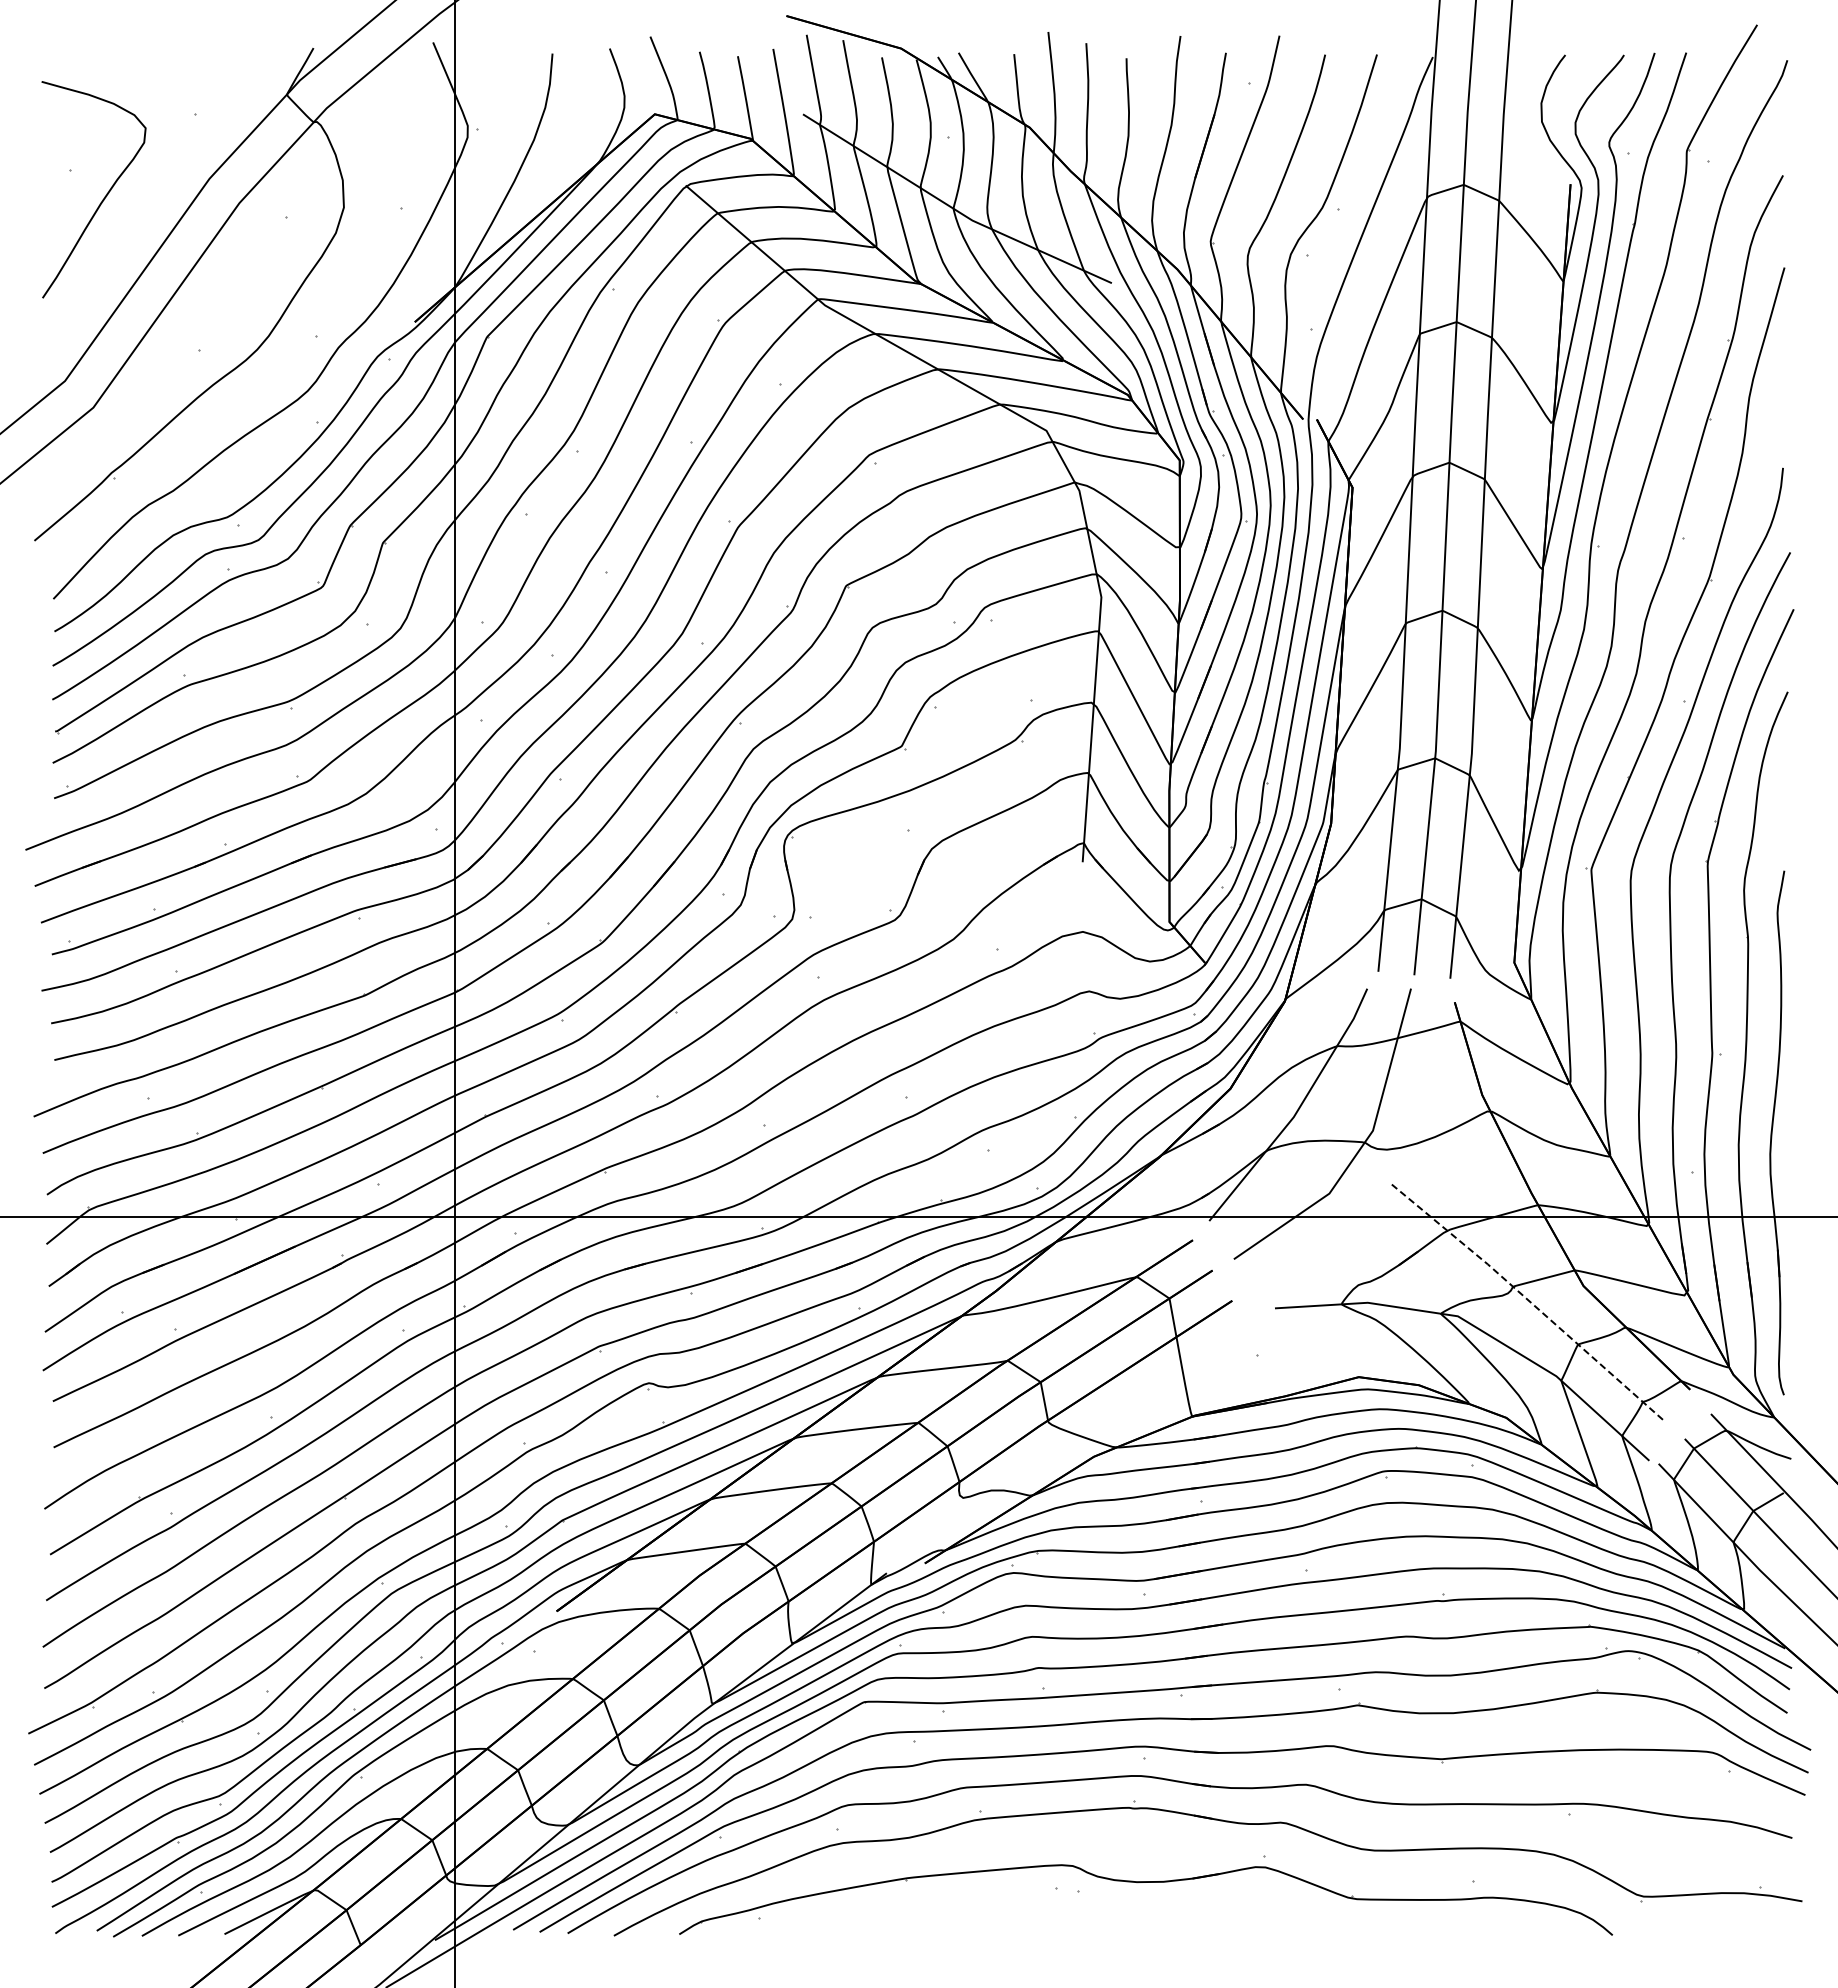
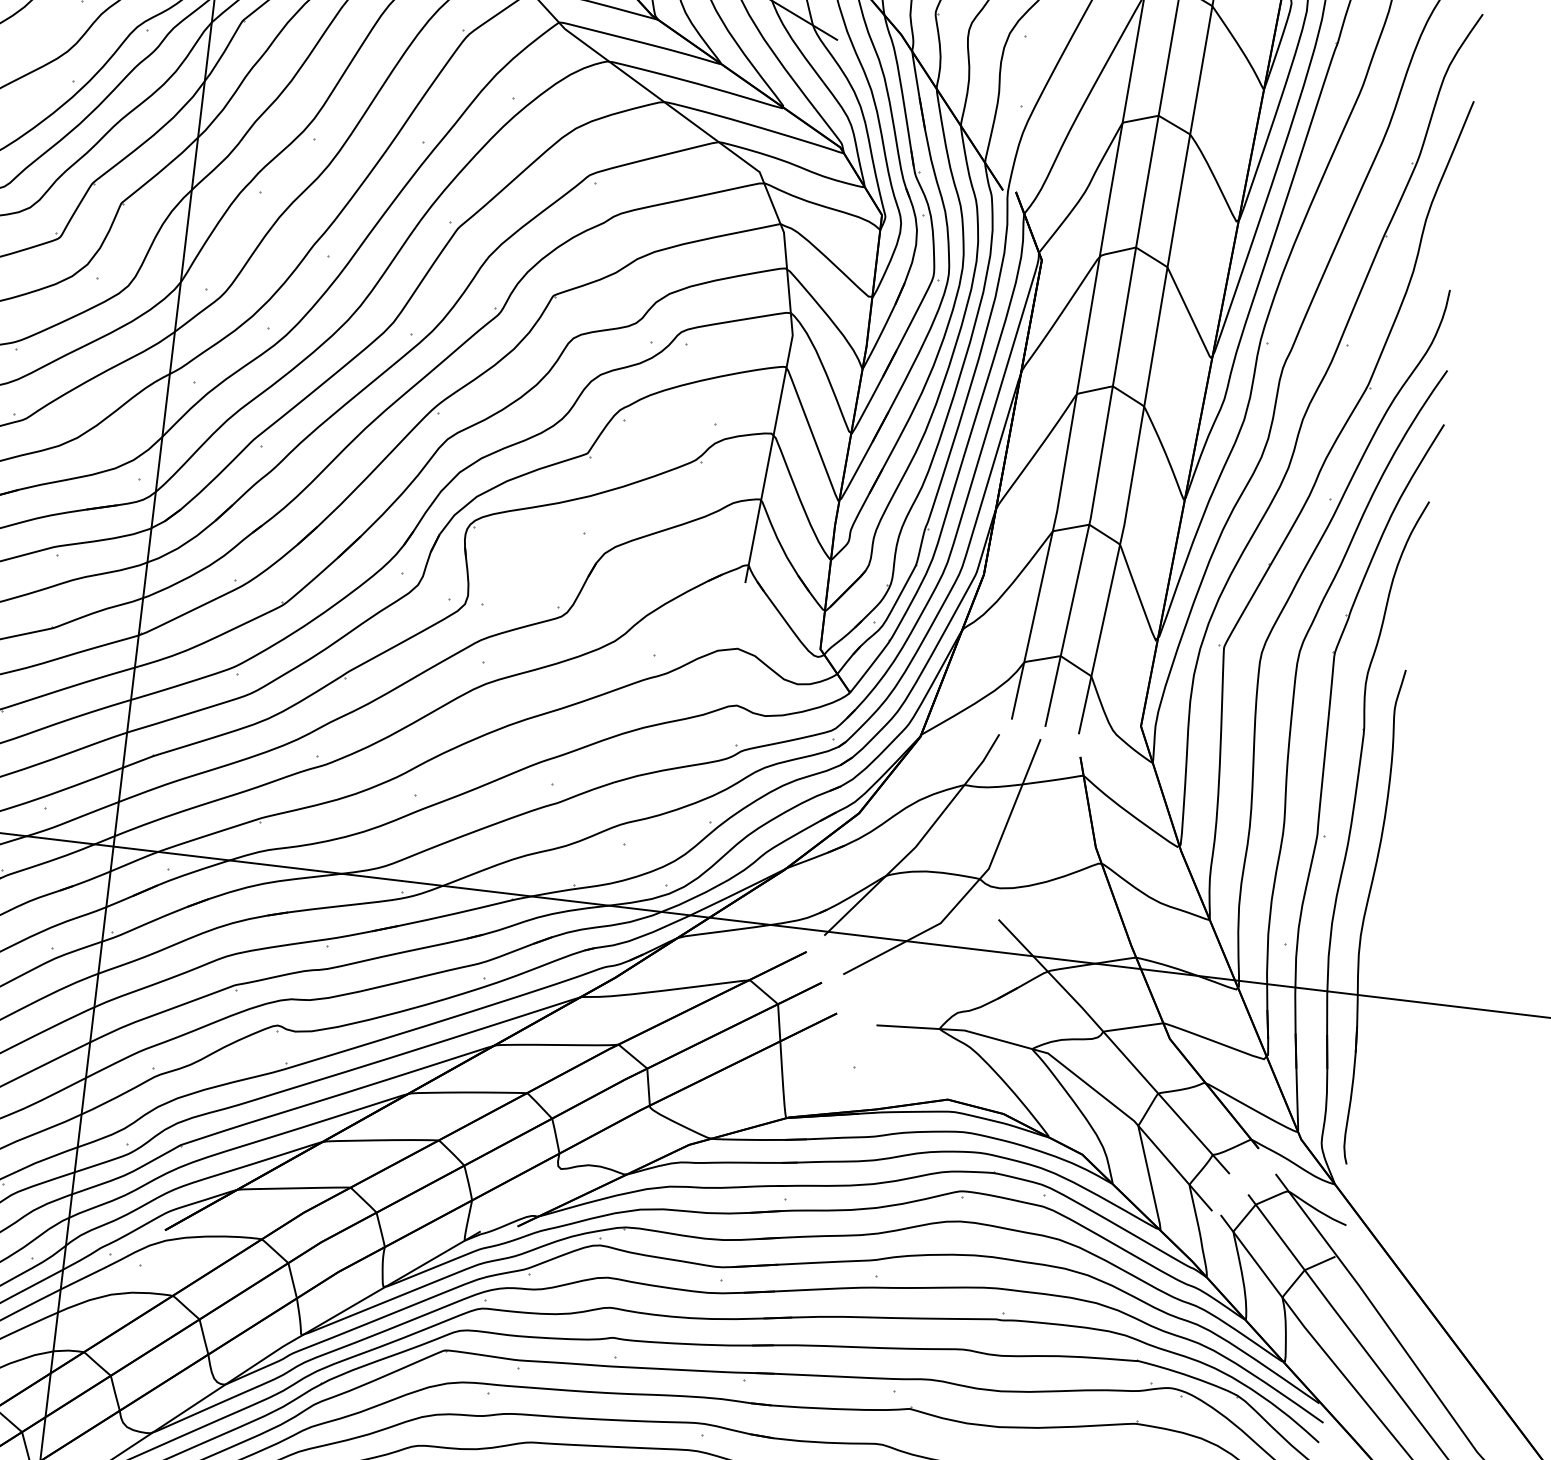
line: (1527, 1299) -> (1115, 1045), dashed -> solid

